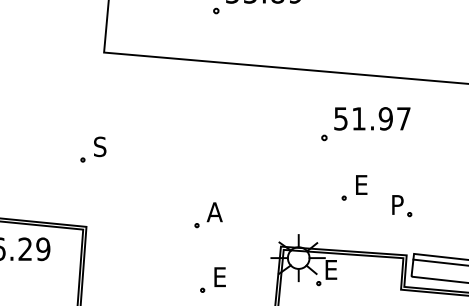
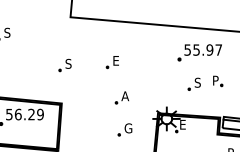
text: (358, 117) -> (196, 49), 51.97 -> 55.97
part: (186, 143) -> (111, 62), added
text: (360, 184) -> (197, 82), E -> S
part: (403, 206) -> (218, 81), moved
text: (221, 277) -> (128, 128), E -> G

